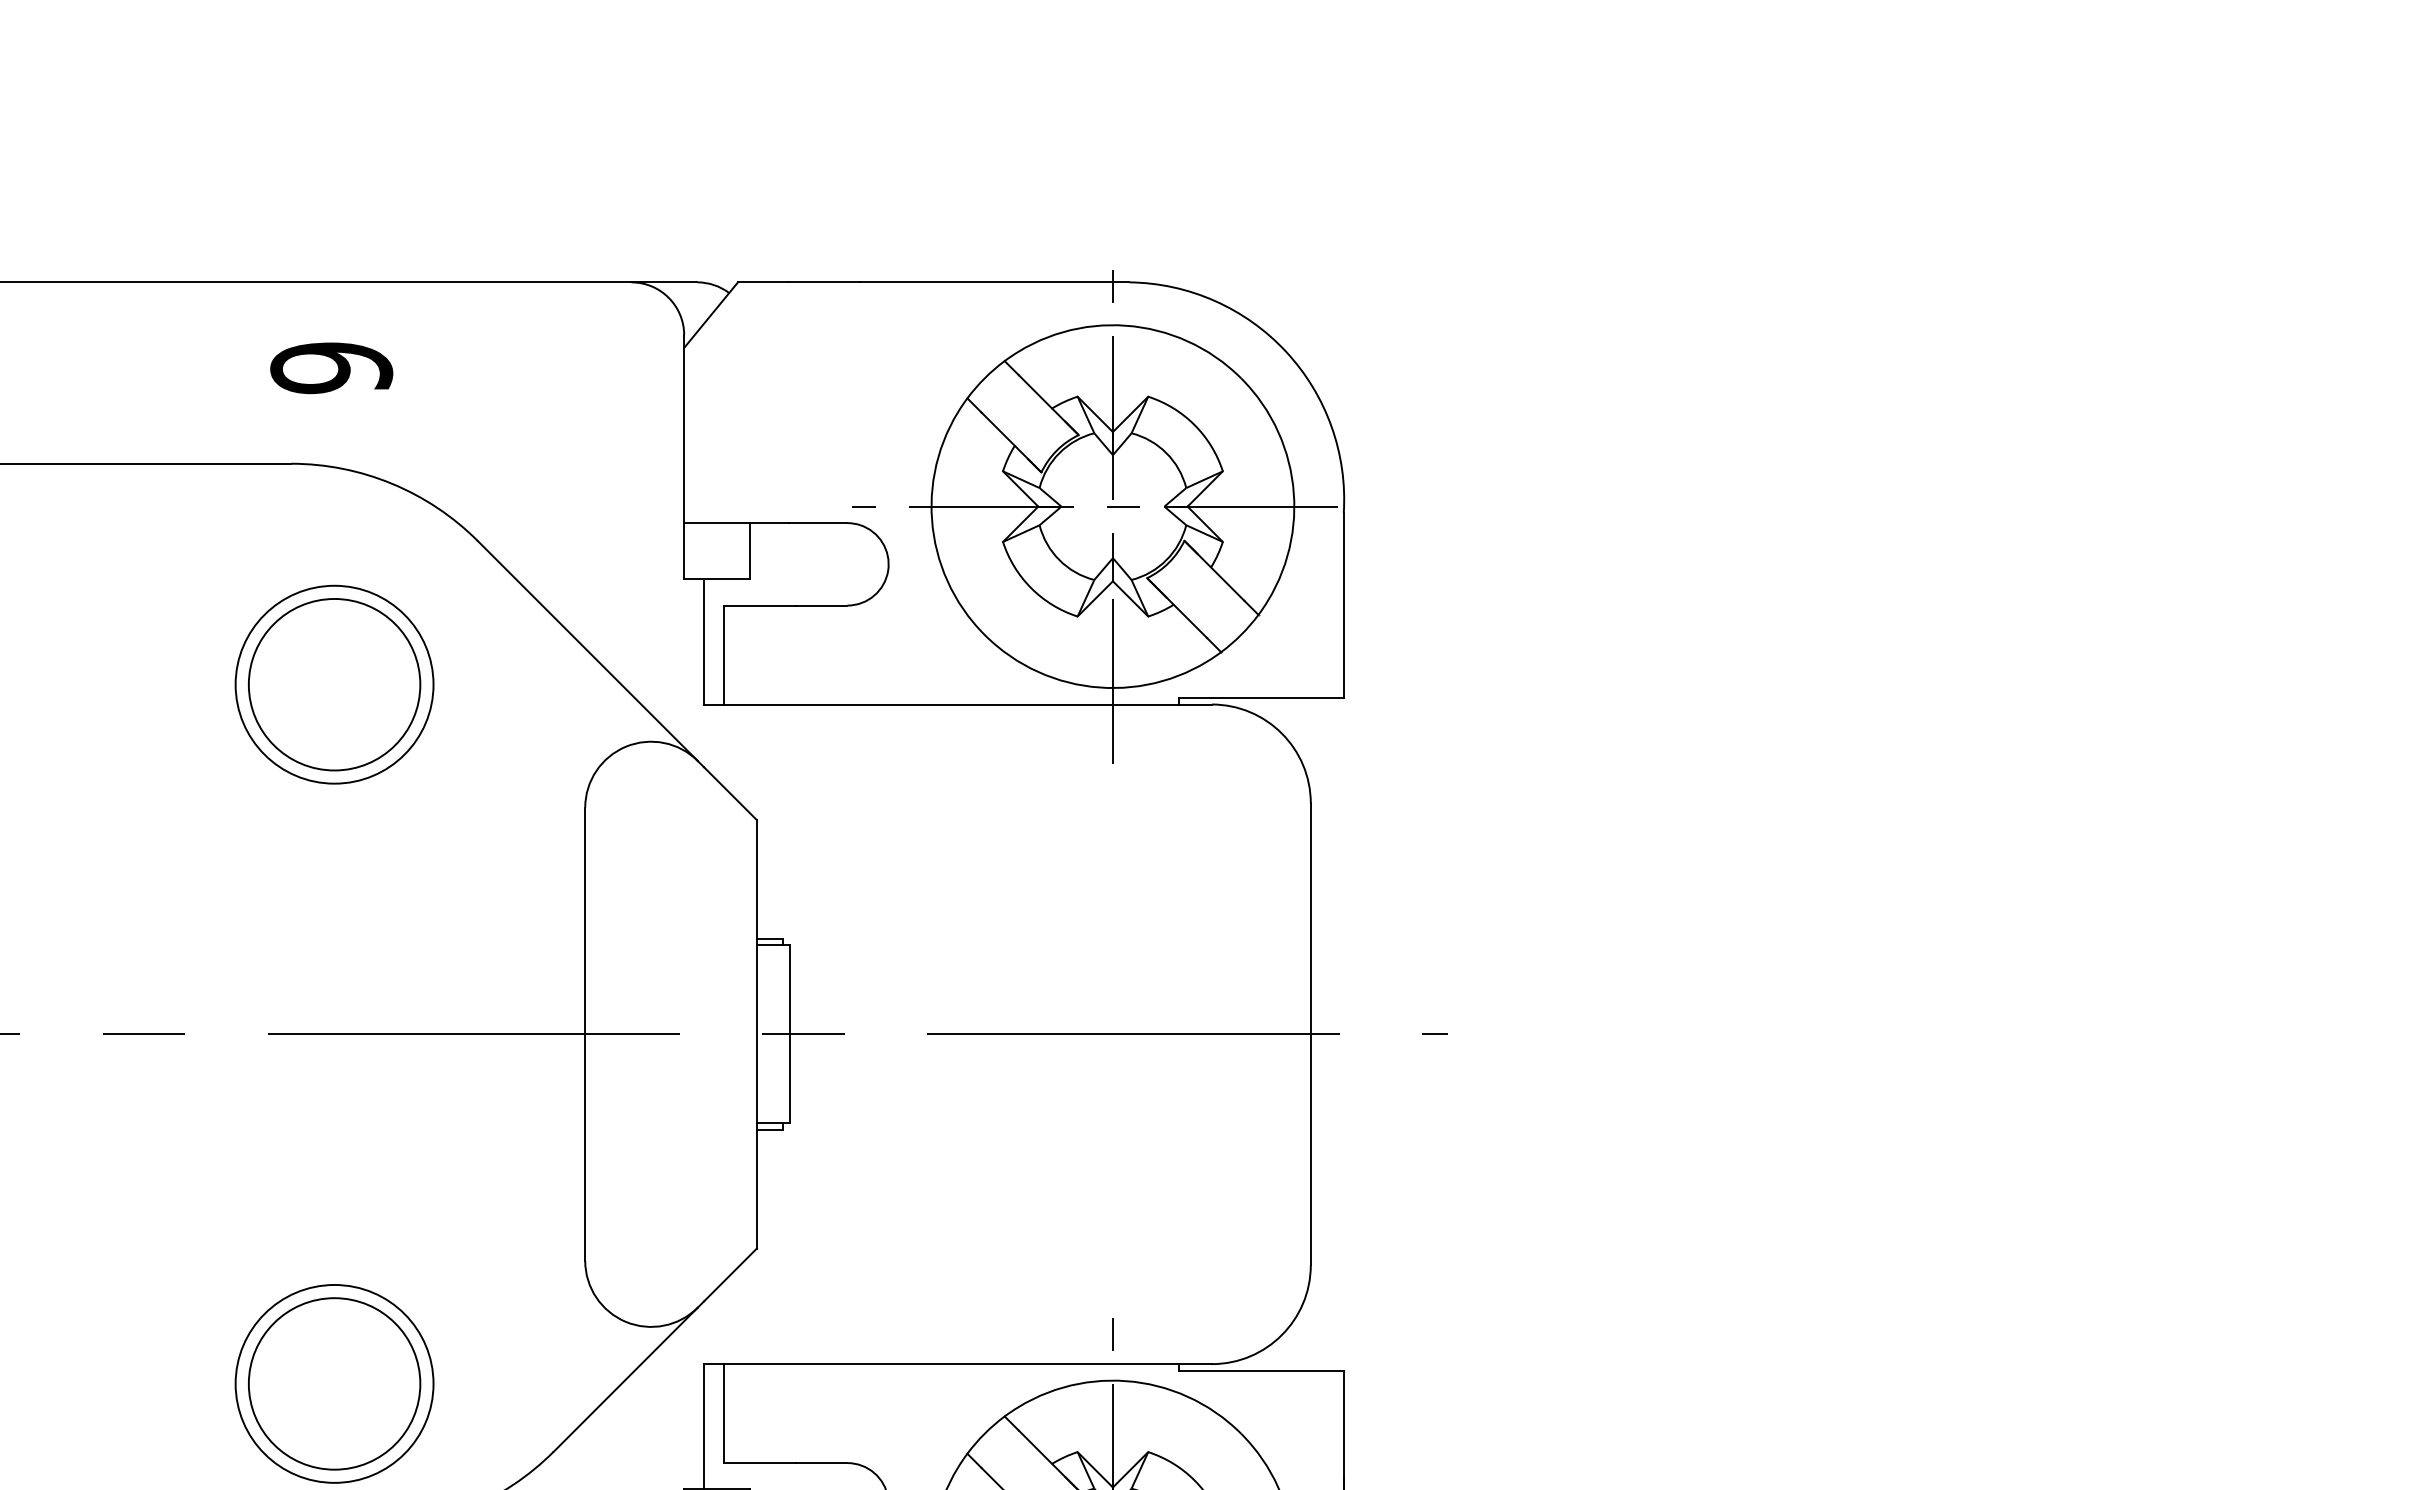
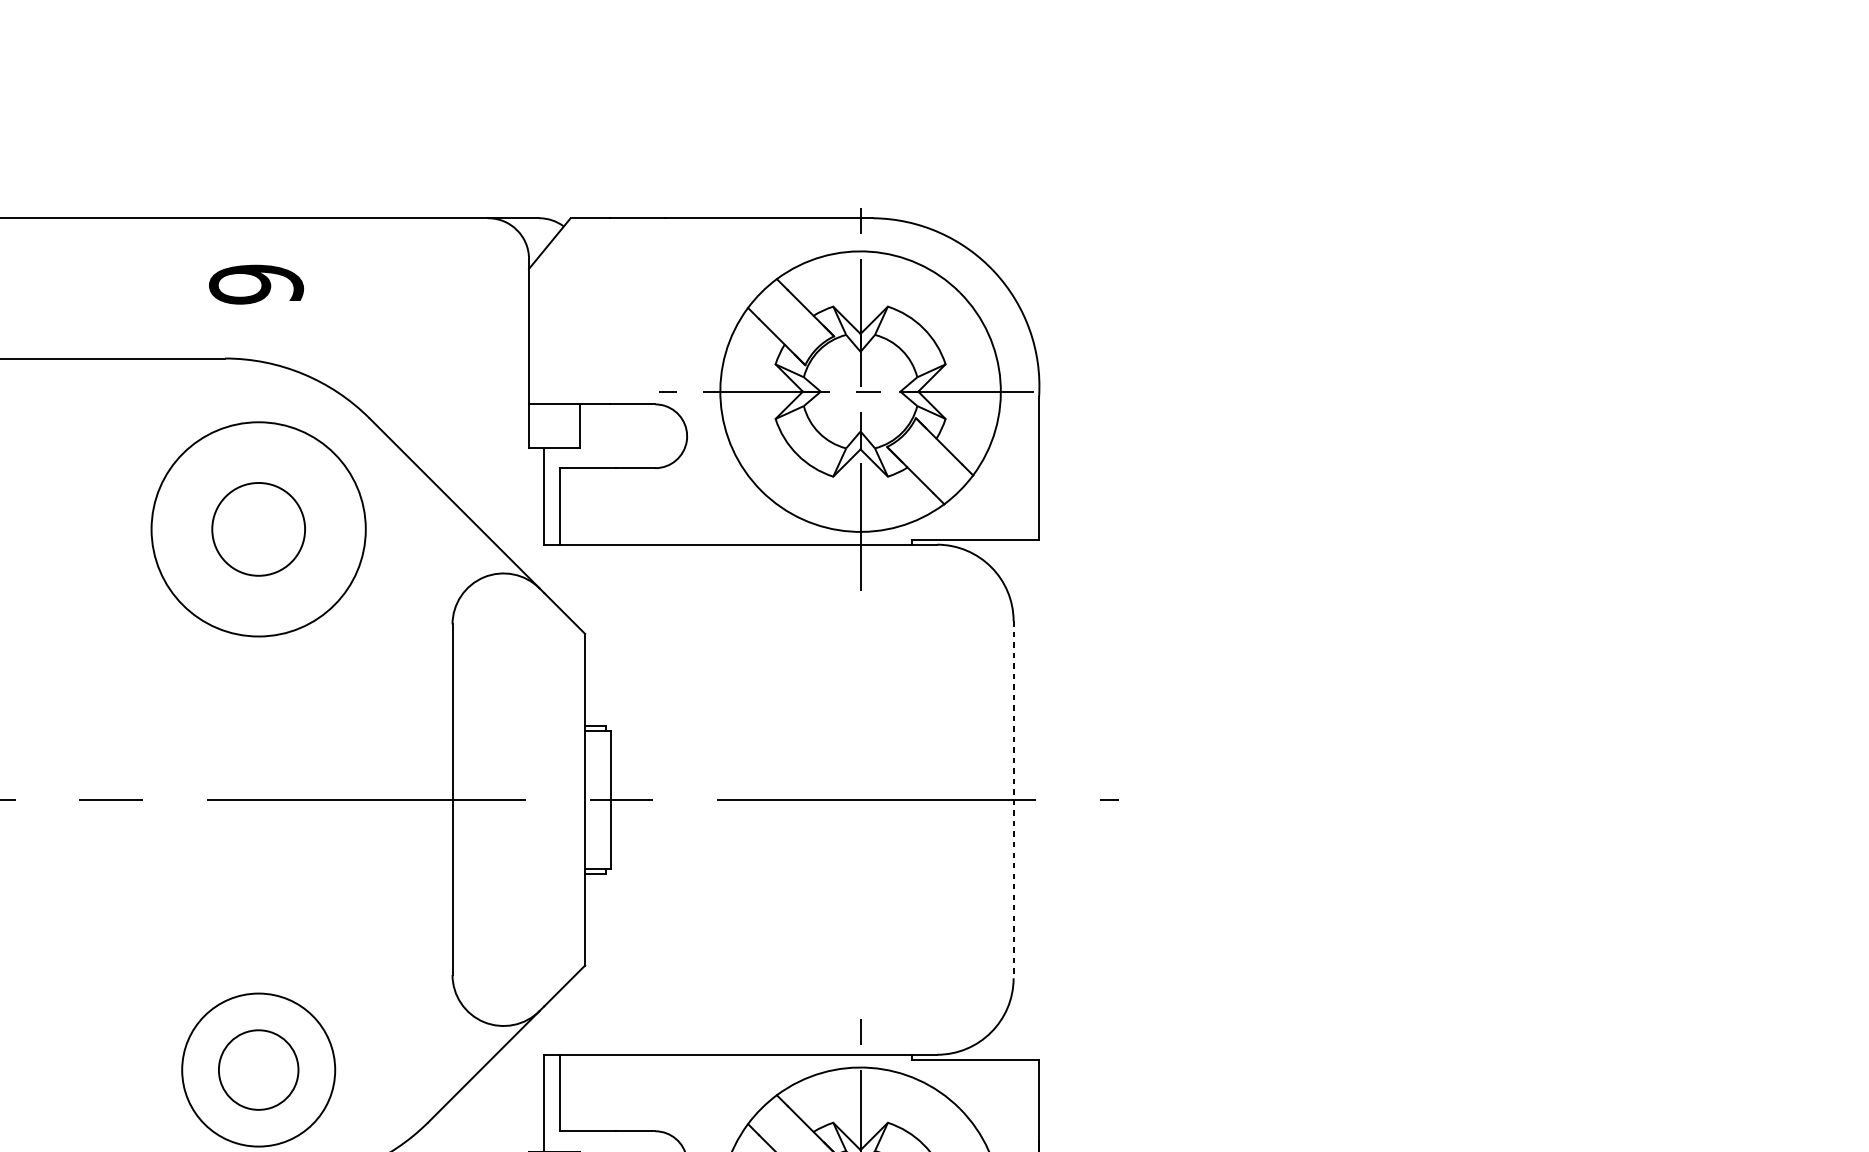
circle: (334, 684) -> (258, 529), size x0.7
circle: (334, 684) -> (258, 529), size x1.4
line: (1310, 1034) -> (1013, 799), solid -> dashed
circle: (334, 1383) -> (258, 1069), size x0.6

